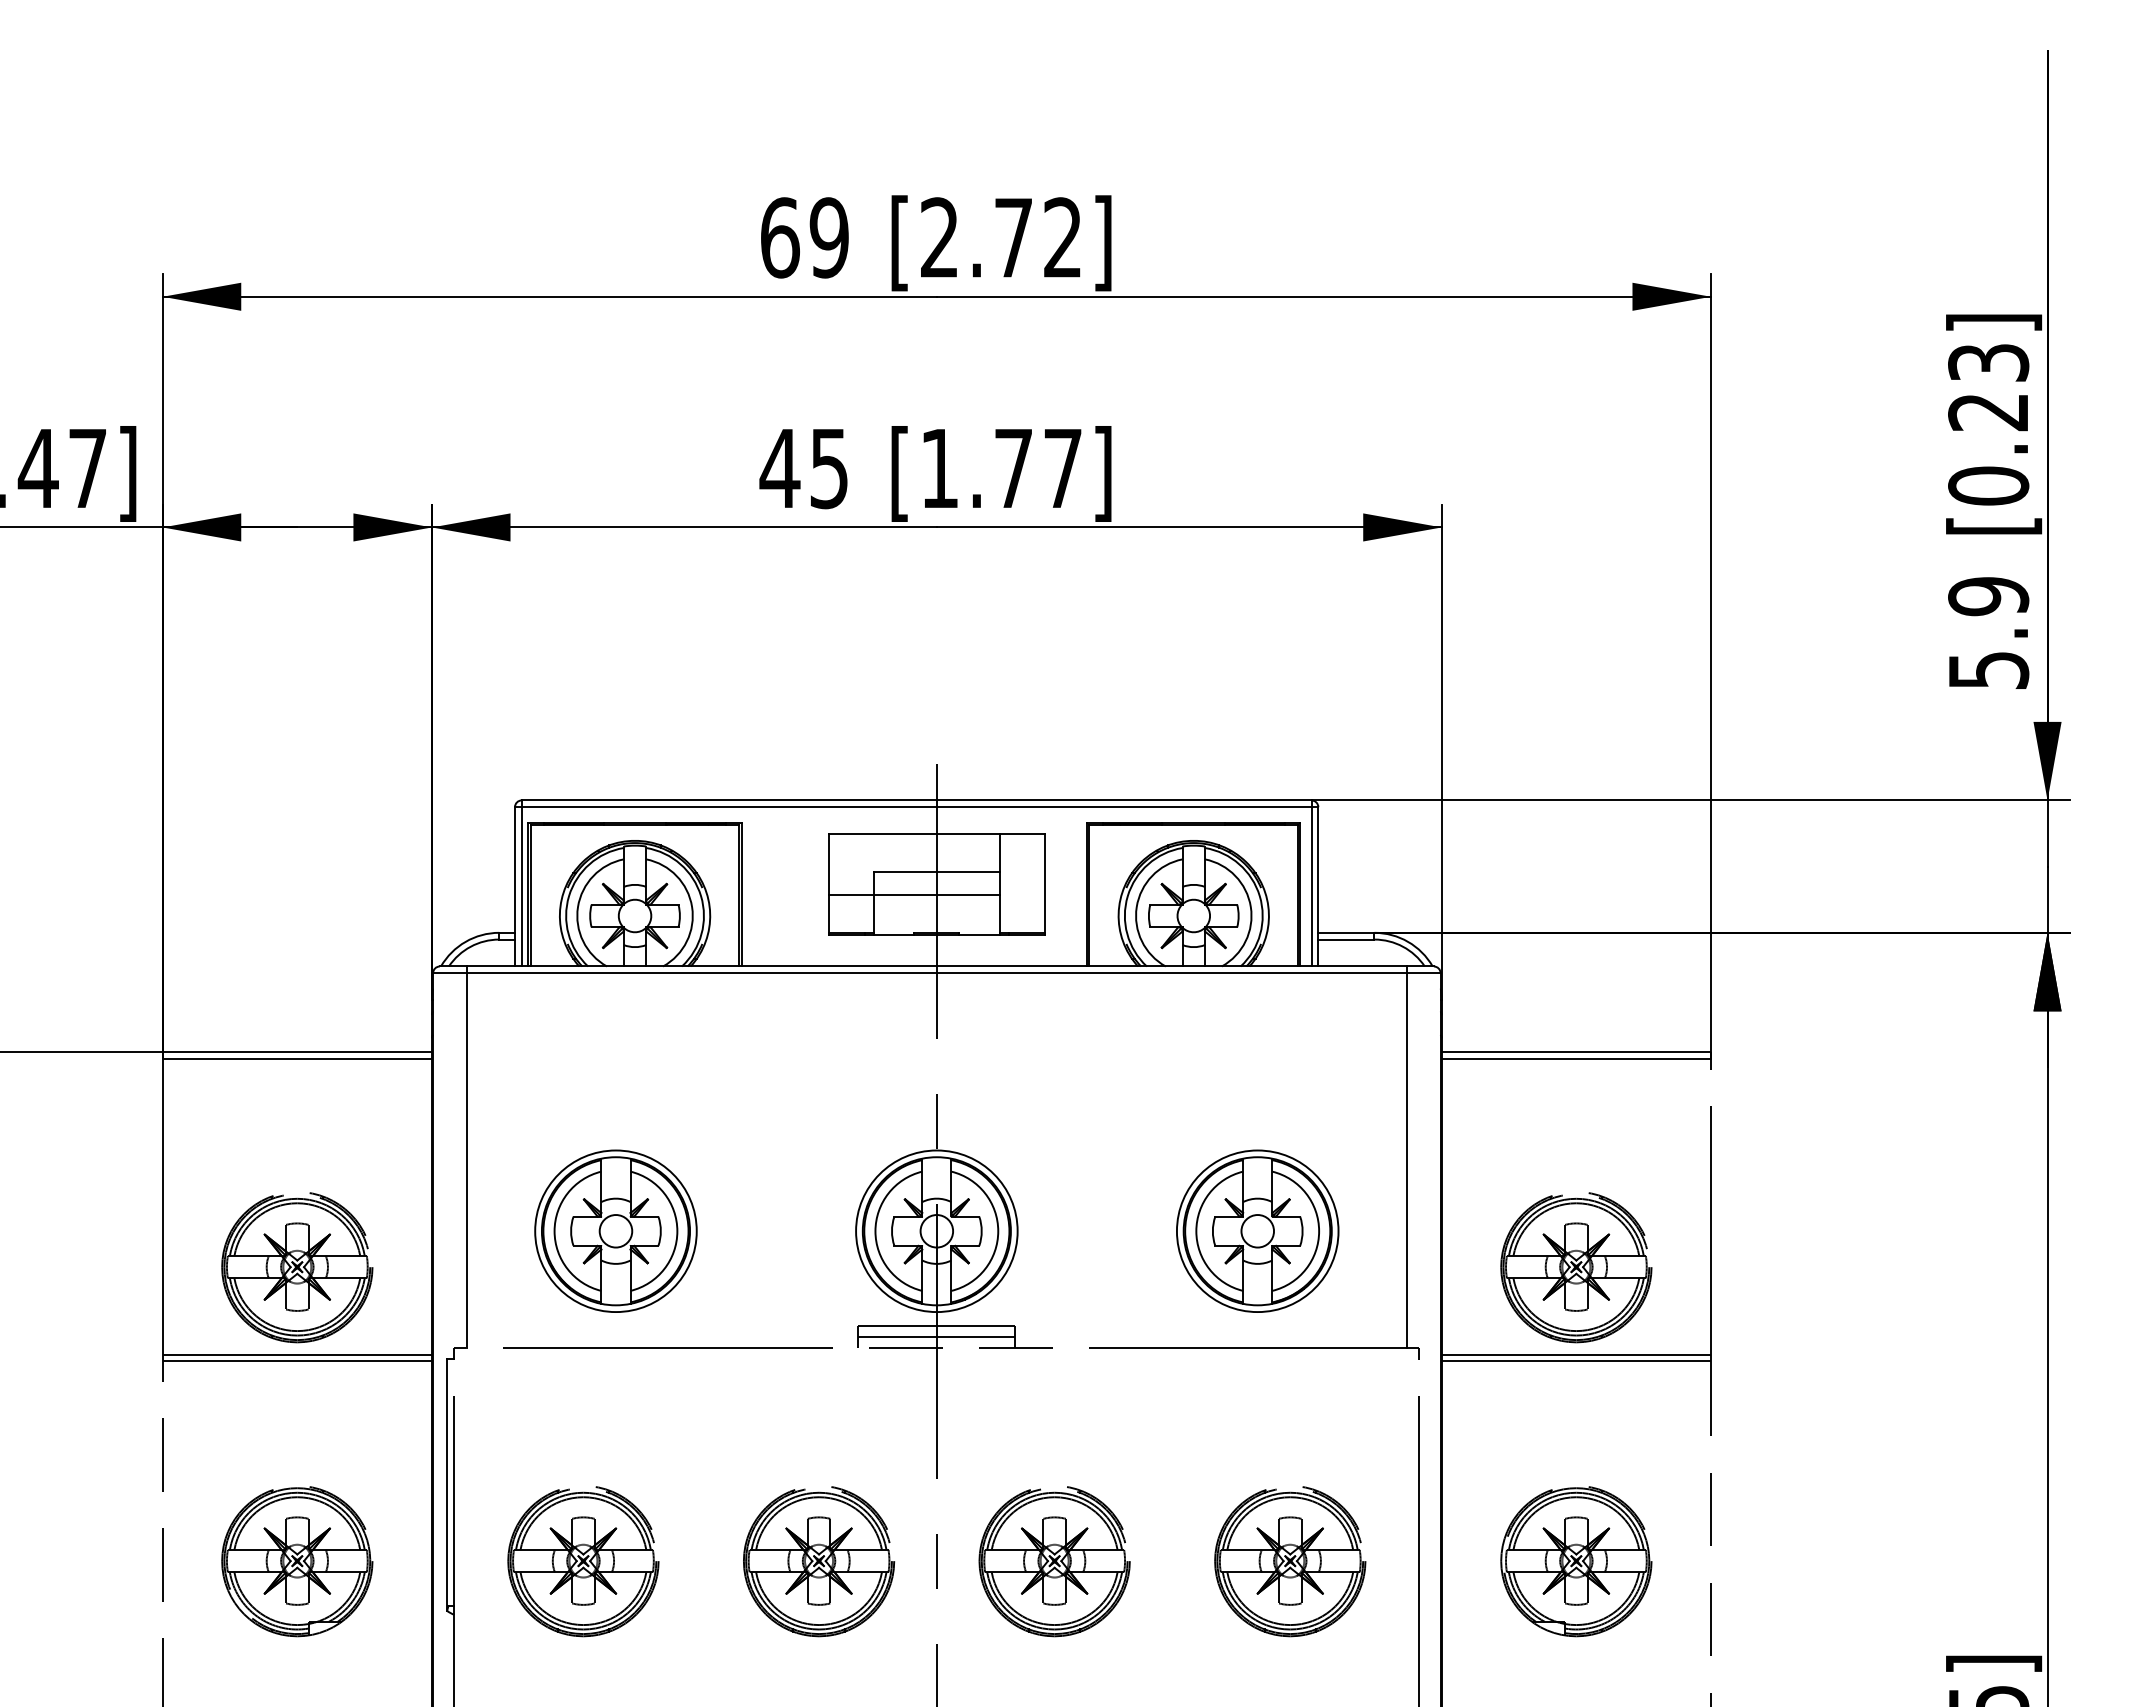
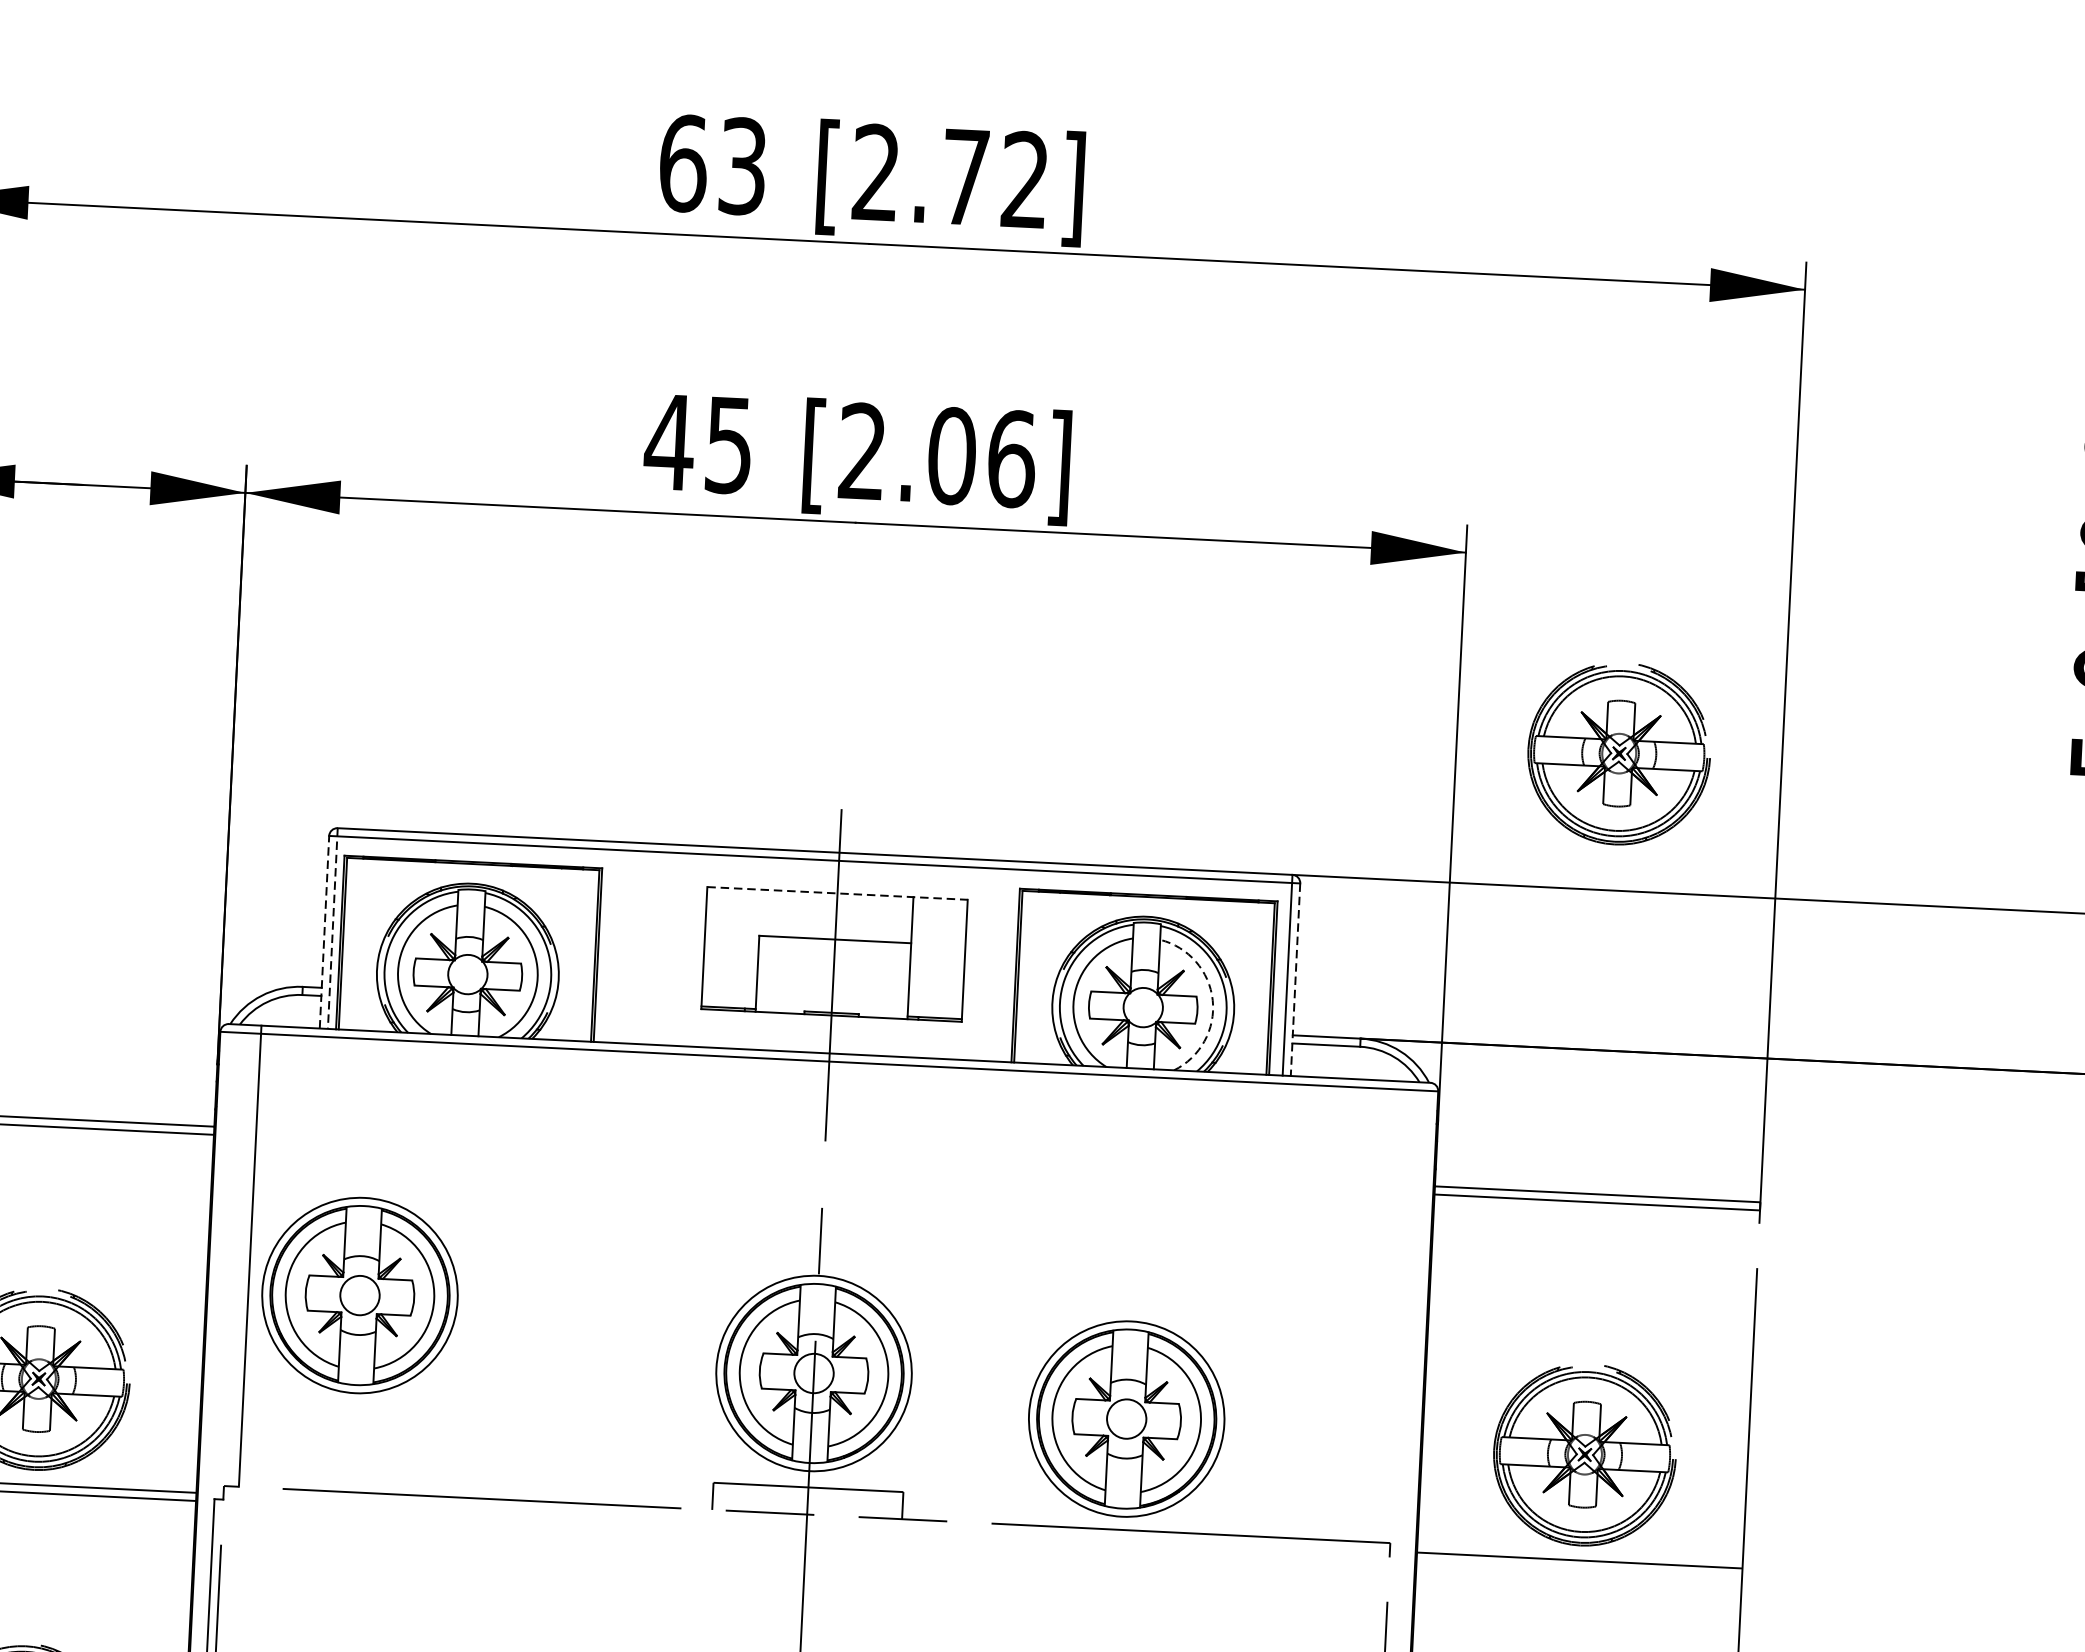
text: (828, 237) -> (741, 165), 69 -> 63
text: (1001, 468) -> (937, 455), [1.77] -> [2.06]
part: (1576, 687) -> (1619, 754), added
line: (936, 834) -> (837, 893), solid -> dashed
line: (521, 883) -> (332, 928), solid -> dashed
line: (515, 886) -> (325, 931), solid -> dashed
line: (1318, 886) -> (1295, 979), solid -> dashed
line: (914, 894) -> (806, 965), removed
arc: (1250, 907) -> (1212, 1000), solid -> dashed
line: (1406, 1156) -> (1386, 1310), removed
part: (615, 1230) -> (359, 1294), moved
part: (1257, 1230) -> (1126, 1418), moved
line: (936, 1336) -> (807, 1500), removed
line: (1576, 1361) -> (1579, 1568), removed

